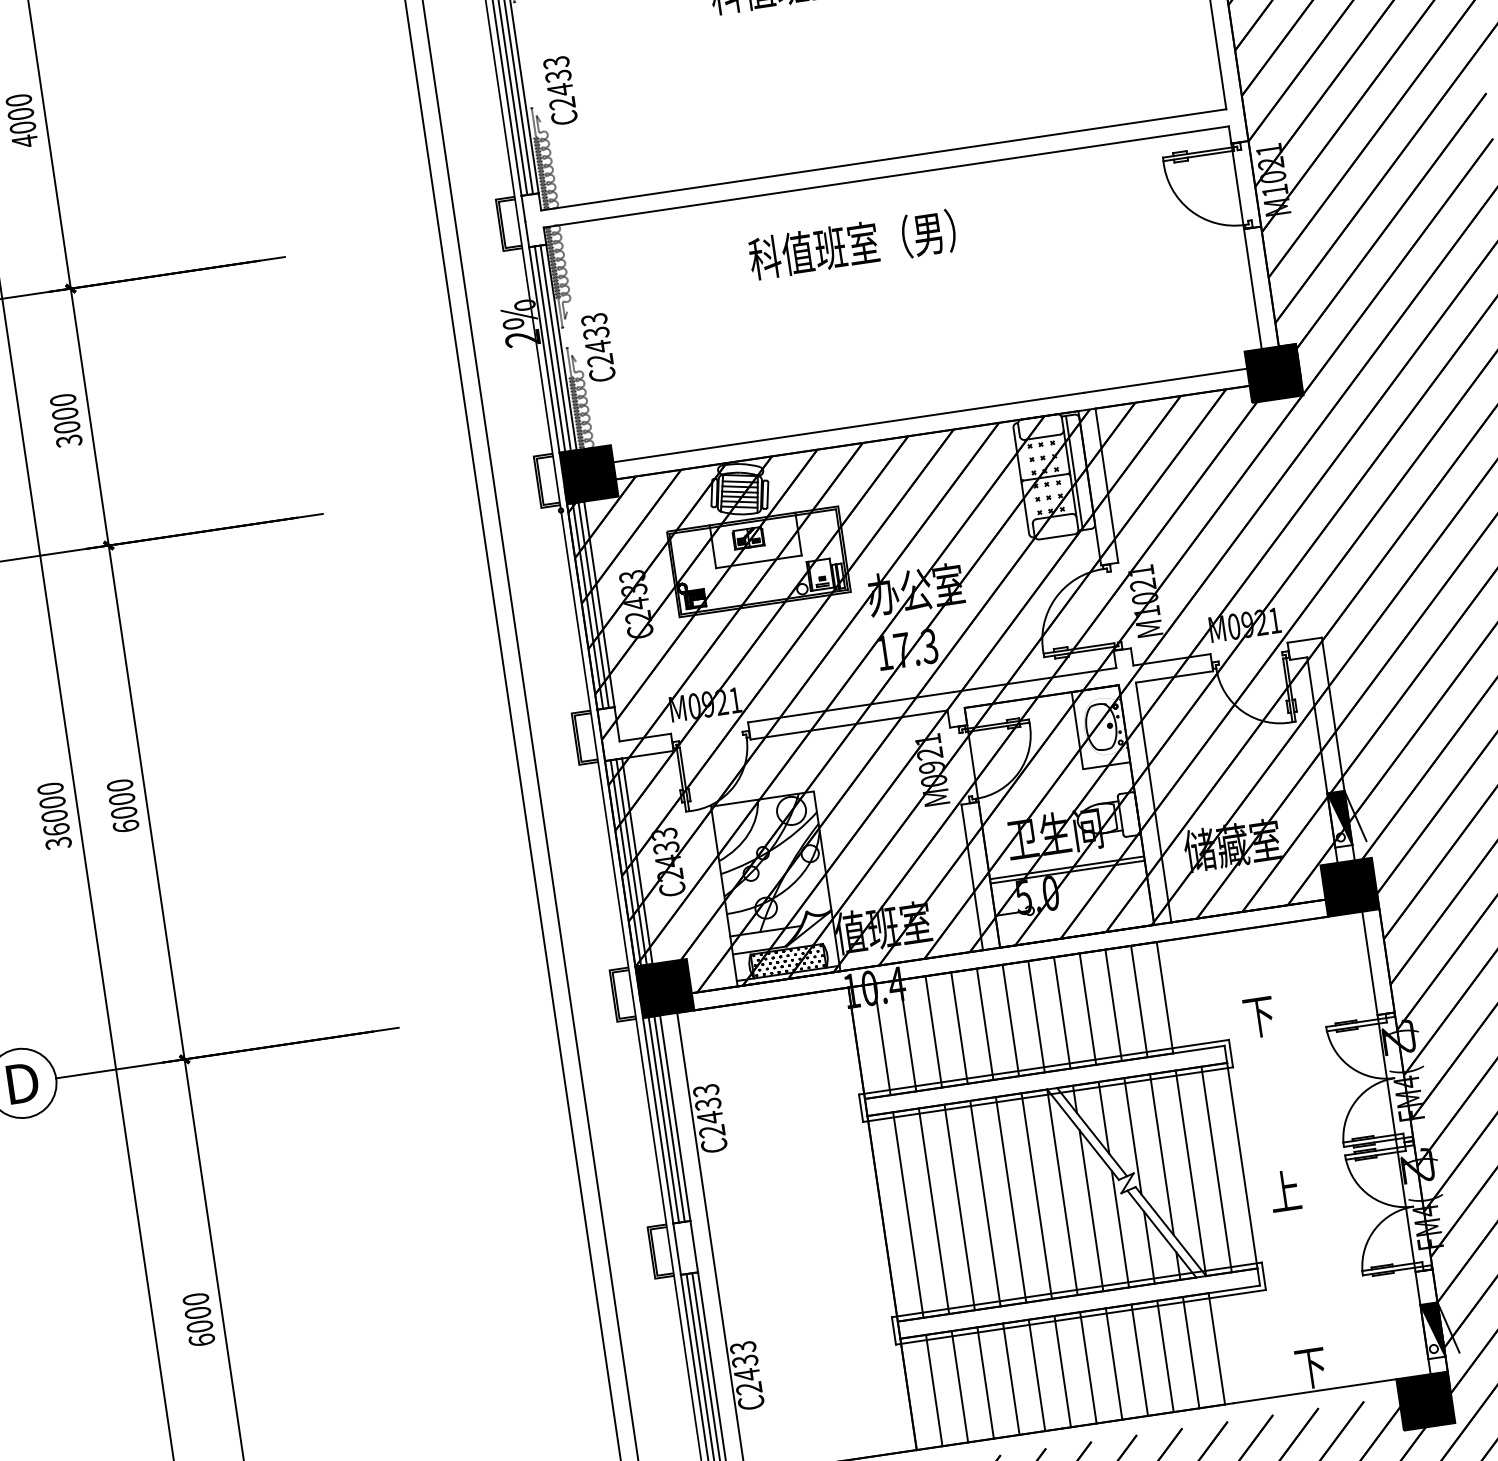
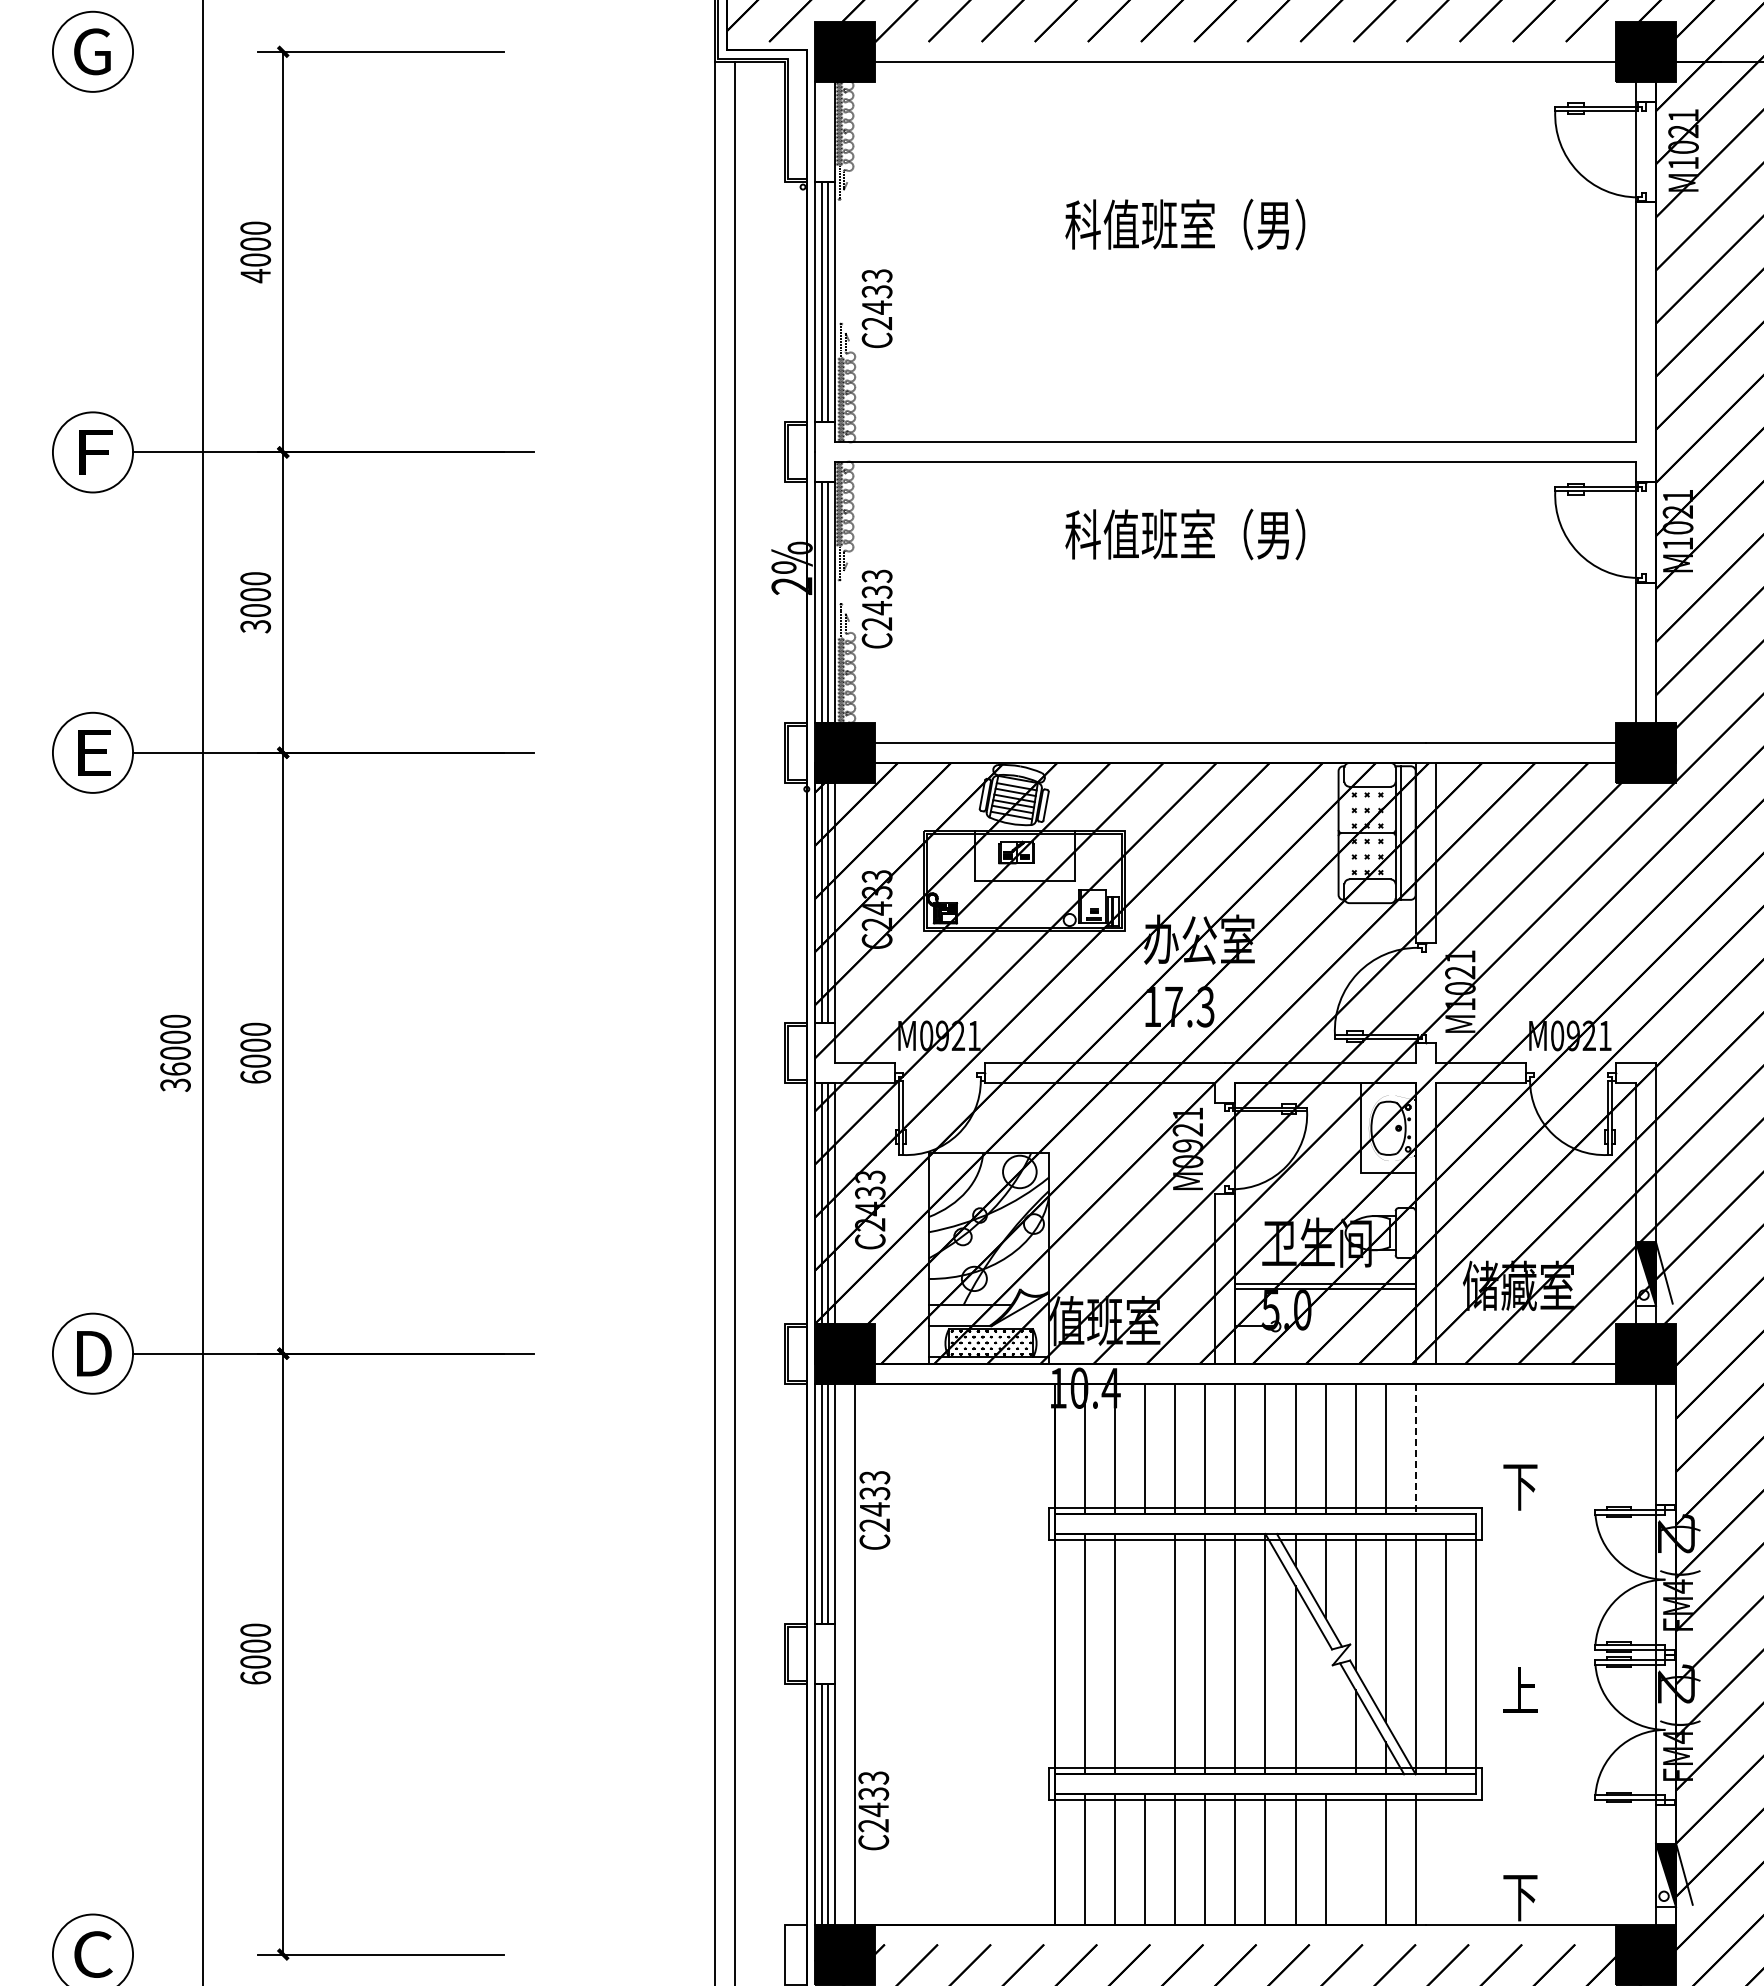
line: (1164, 998) -> (1415, 1449), solid -> dashed
line: (959, 1206) -> (1145, 1653), removed
line: (1120, 1229) -> (1325, 1706), removed
line: (1165, 1356) -> (1355, 1859), removed

